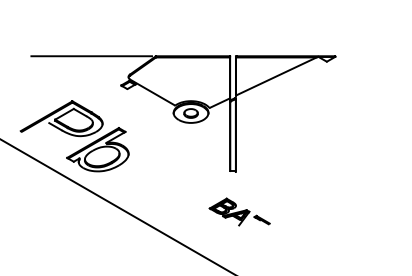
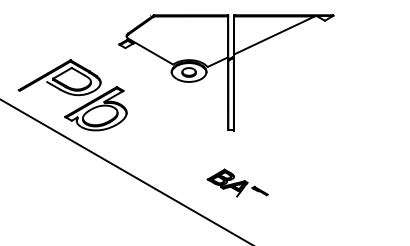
line: (91, 56) -> (89, 15), removed
part: (239, 211) -> (237, 182), moved

